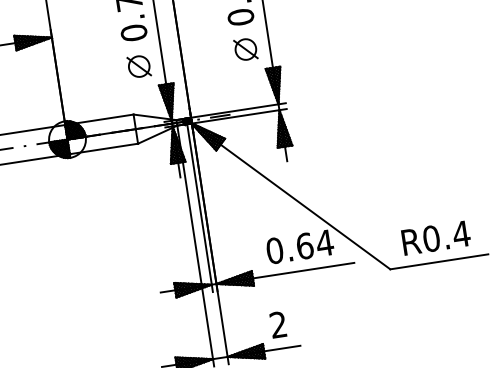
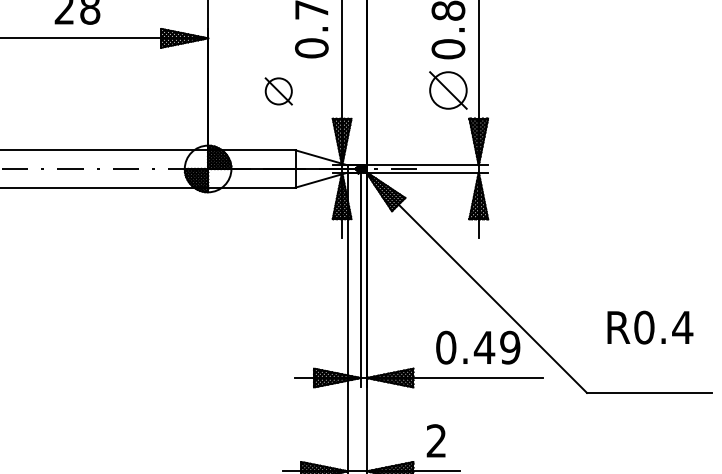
part: (245, 49) -> (448, 90), size x1.4
part: (139, 66) -> (278, 91), moved
text: (436, 237) -> (650, 327), moved
text: (314, 244) -> (496, 347), 0.64 -> 0.49

